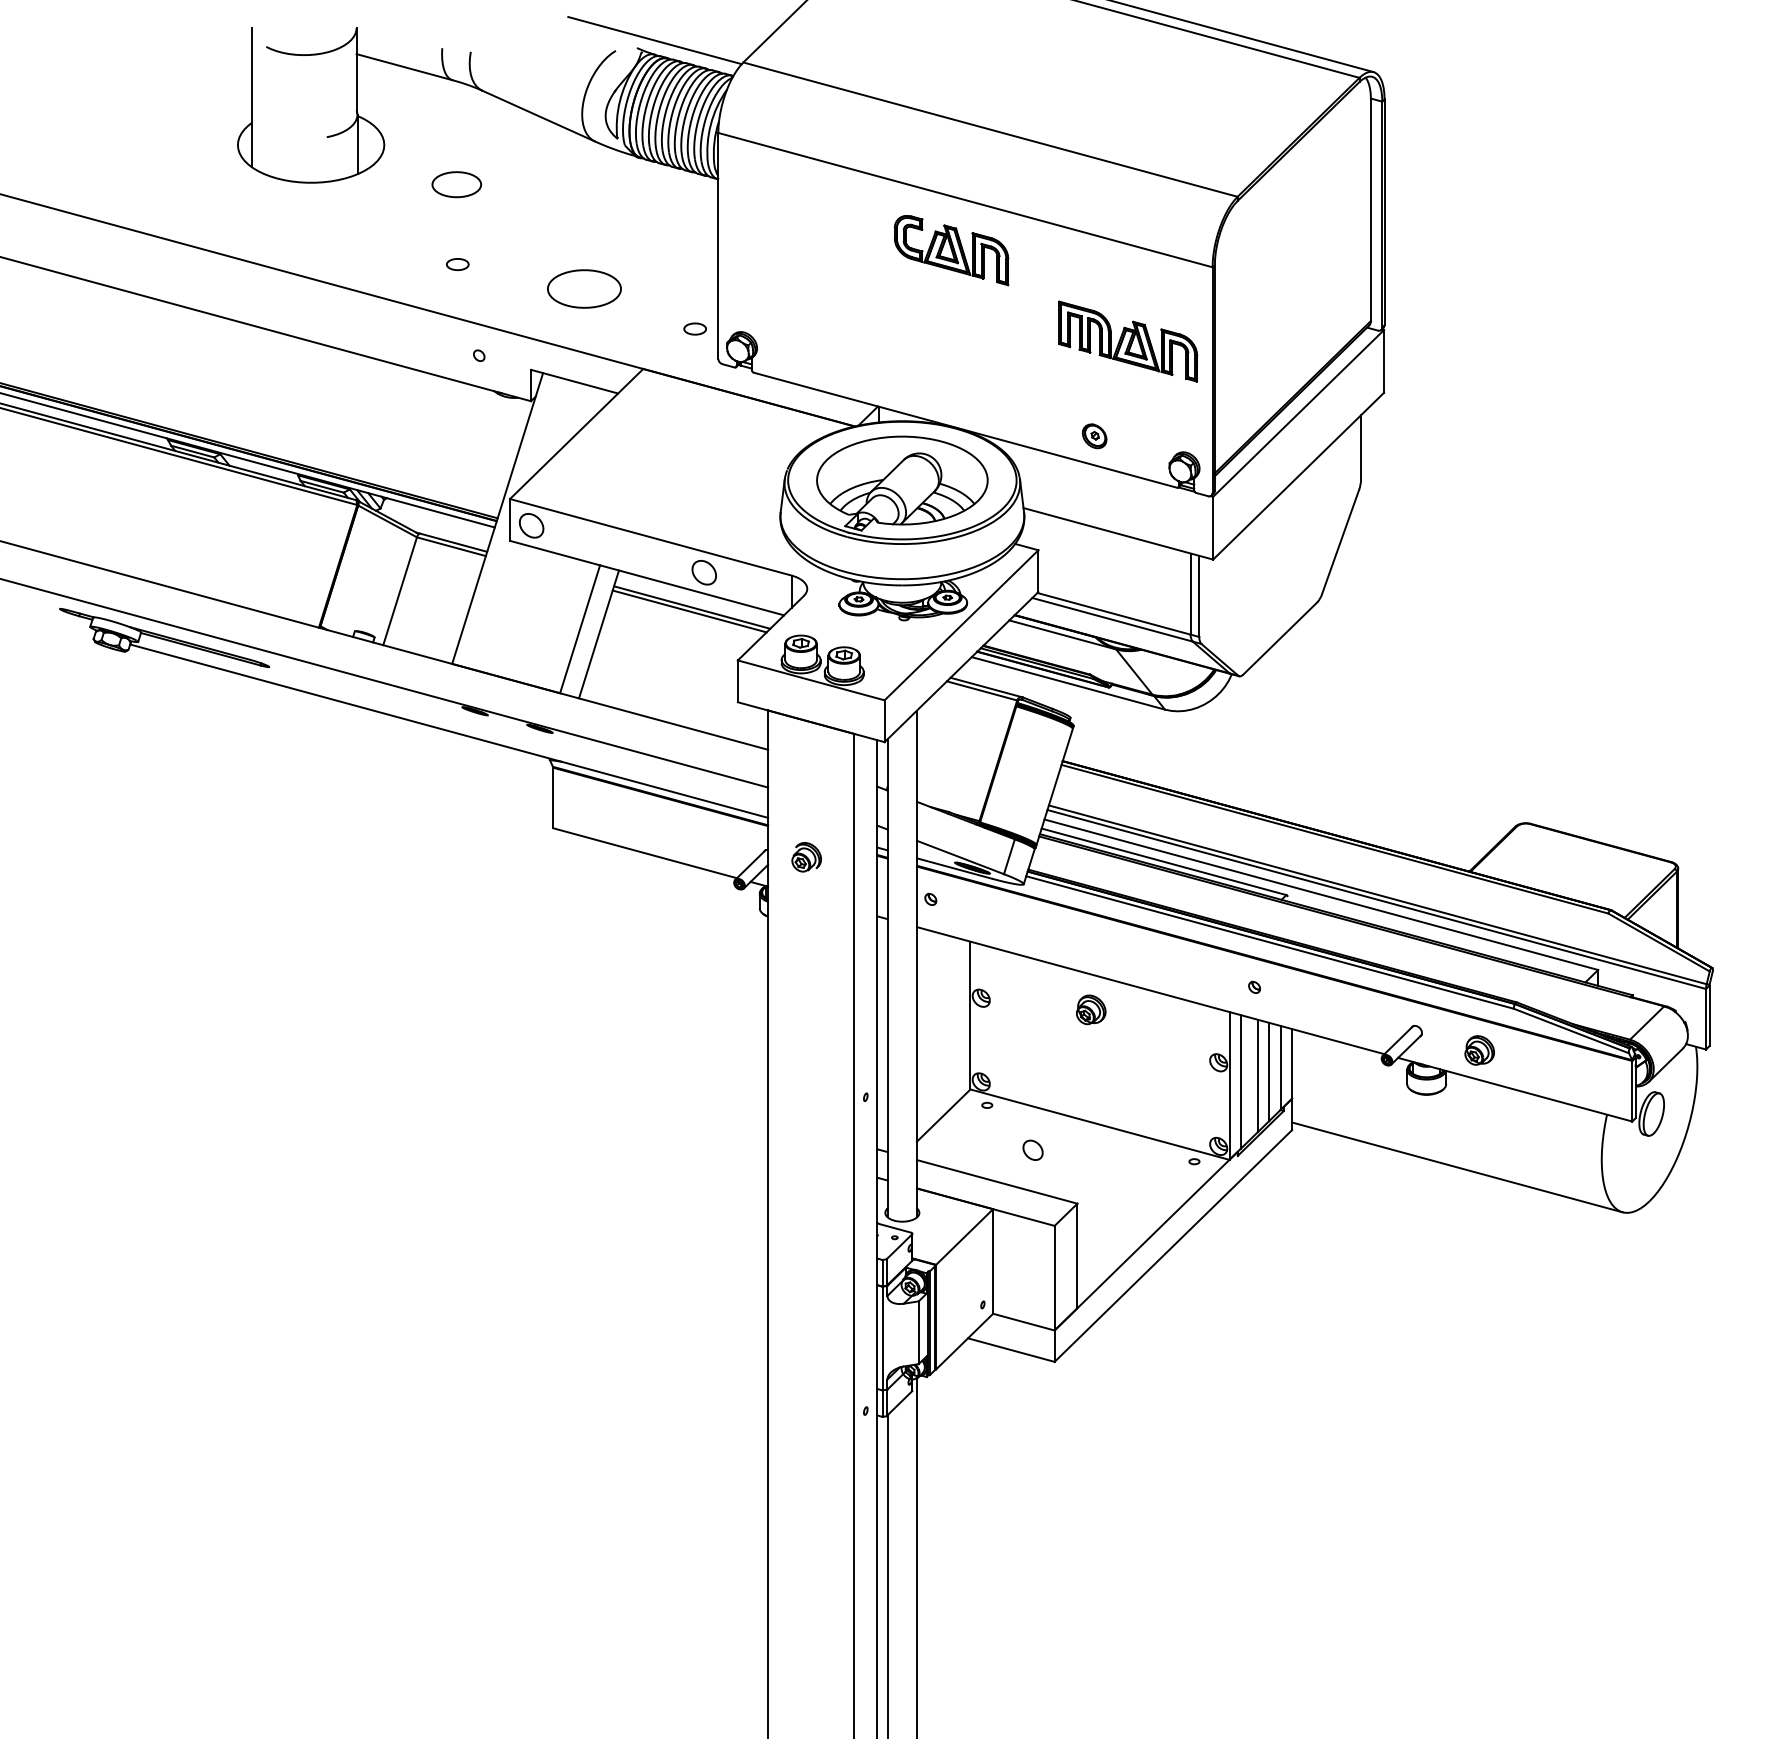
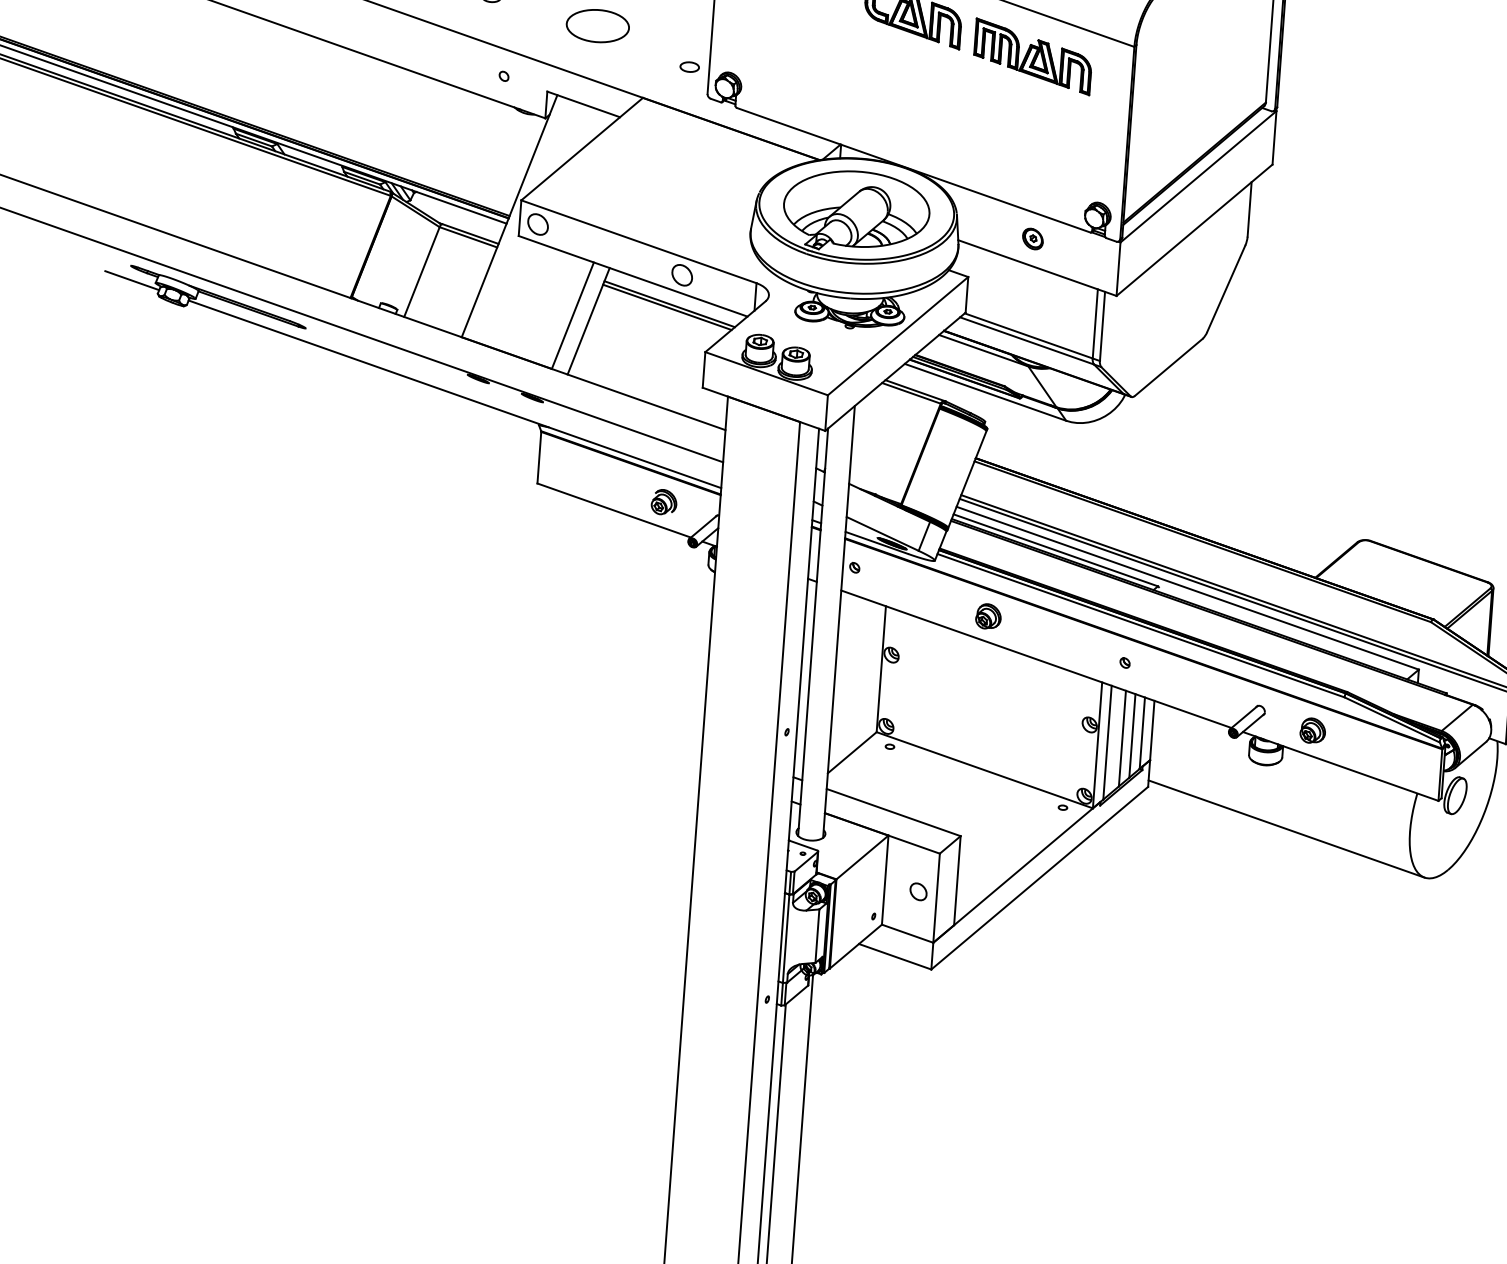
part: (1128, 341) -> (1033, 56), moved
part: (1094, 436) -> (1032, 239), moved
line: (62, 625) -> (132, 280), added
part: (806, 857) -> (664, 502), moved
part: (1091, 1009) -> (988, 616), moved
part: (1032, 1149) -> (918, 891), moved

